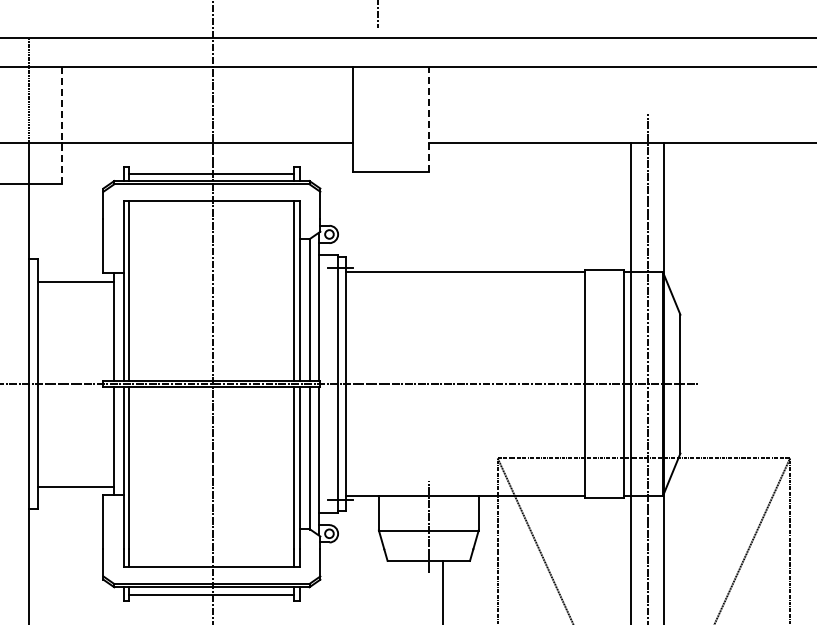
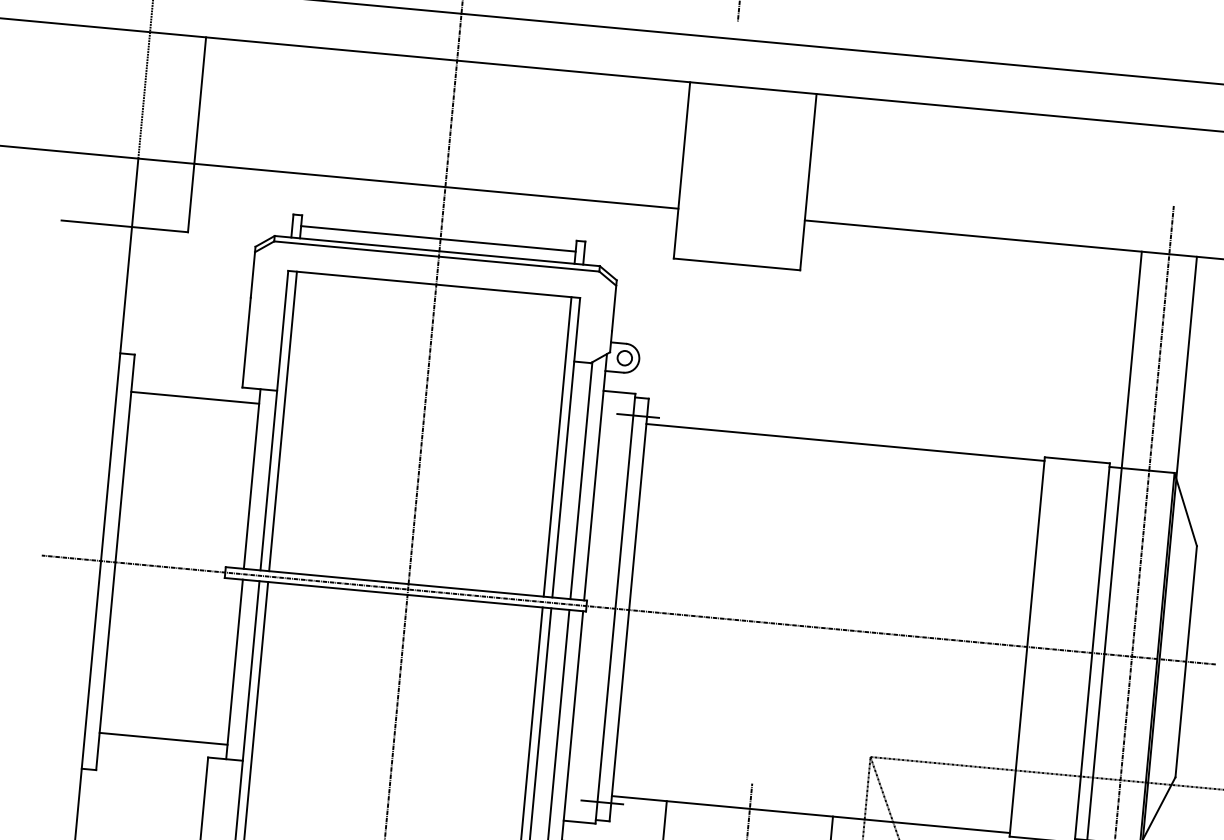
line: (429, 119) -> (809, 182), dashed -> solid
line: (62, 124) -> (197, 133), dashed -> solid

